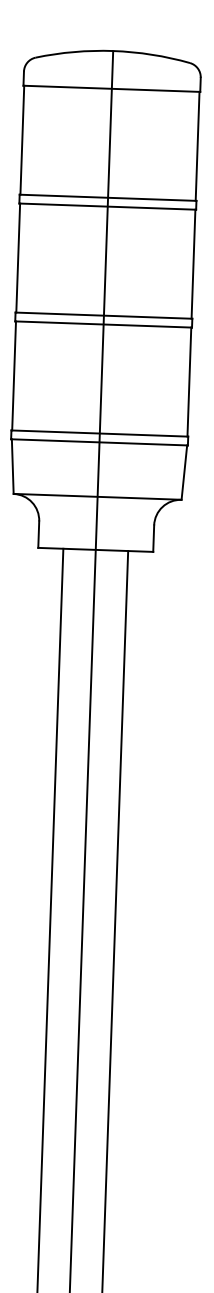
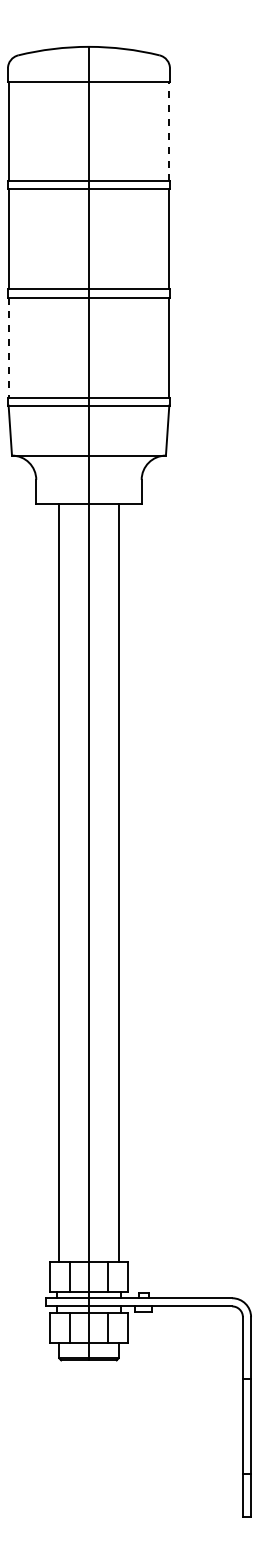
line: (197, 146) -> (169, 131), solid -> dashed
line: (13, 375) -> (8, 347), solid -> dashed

